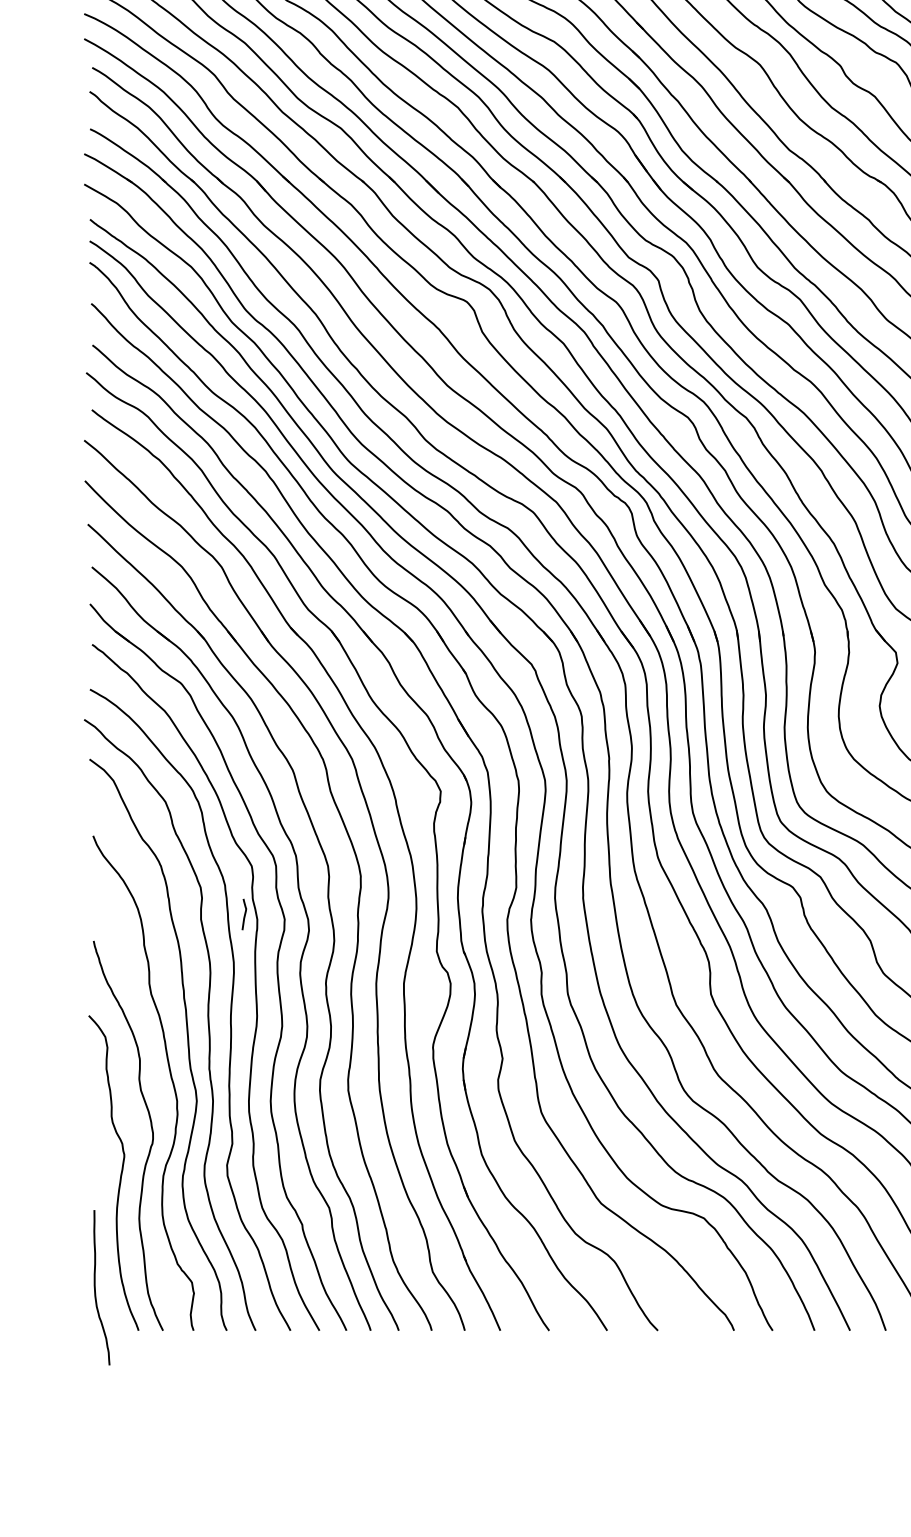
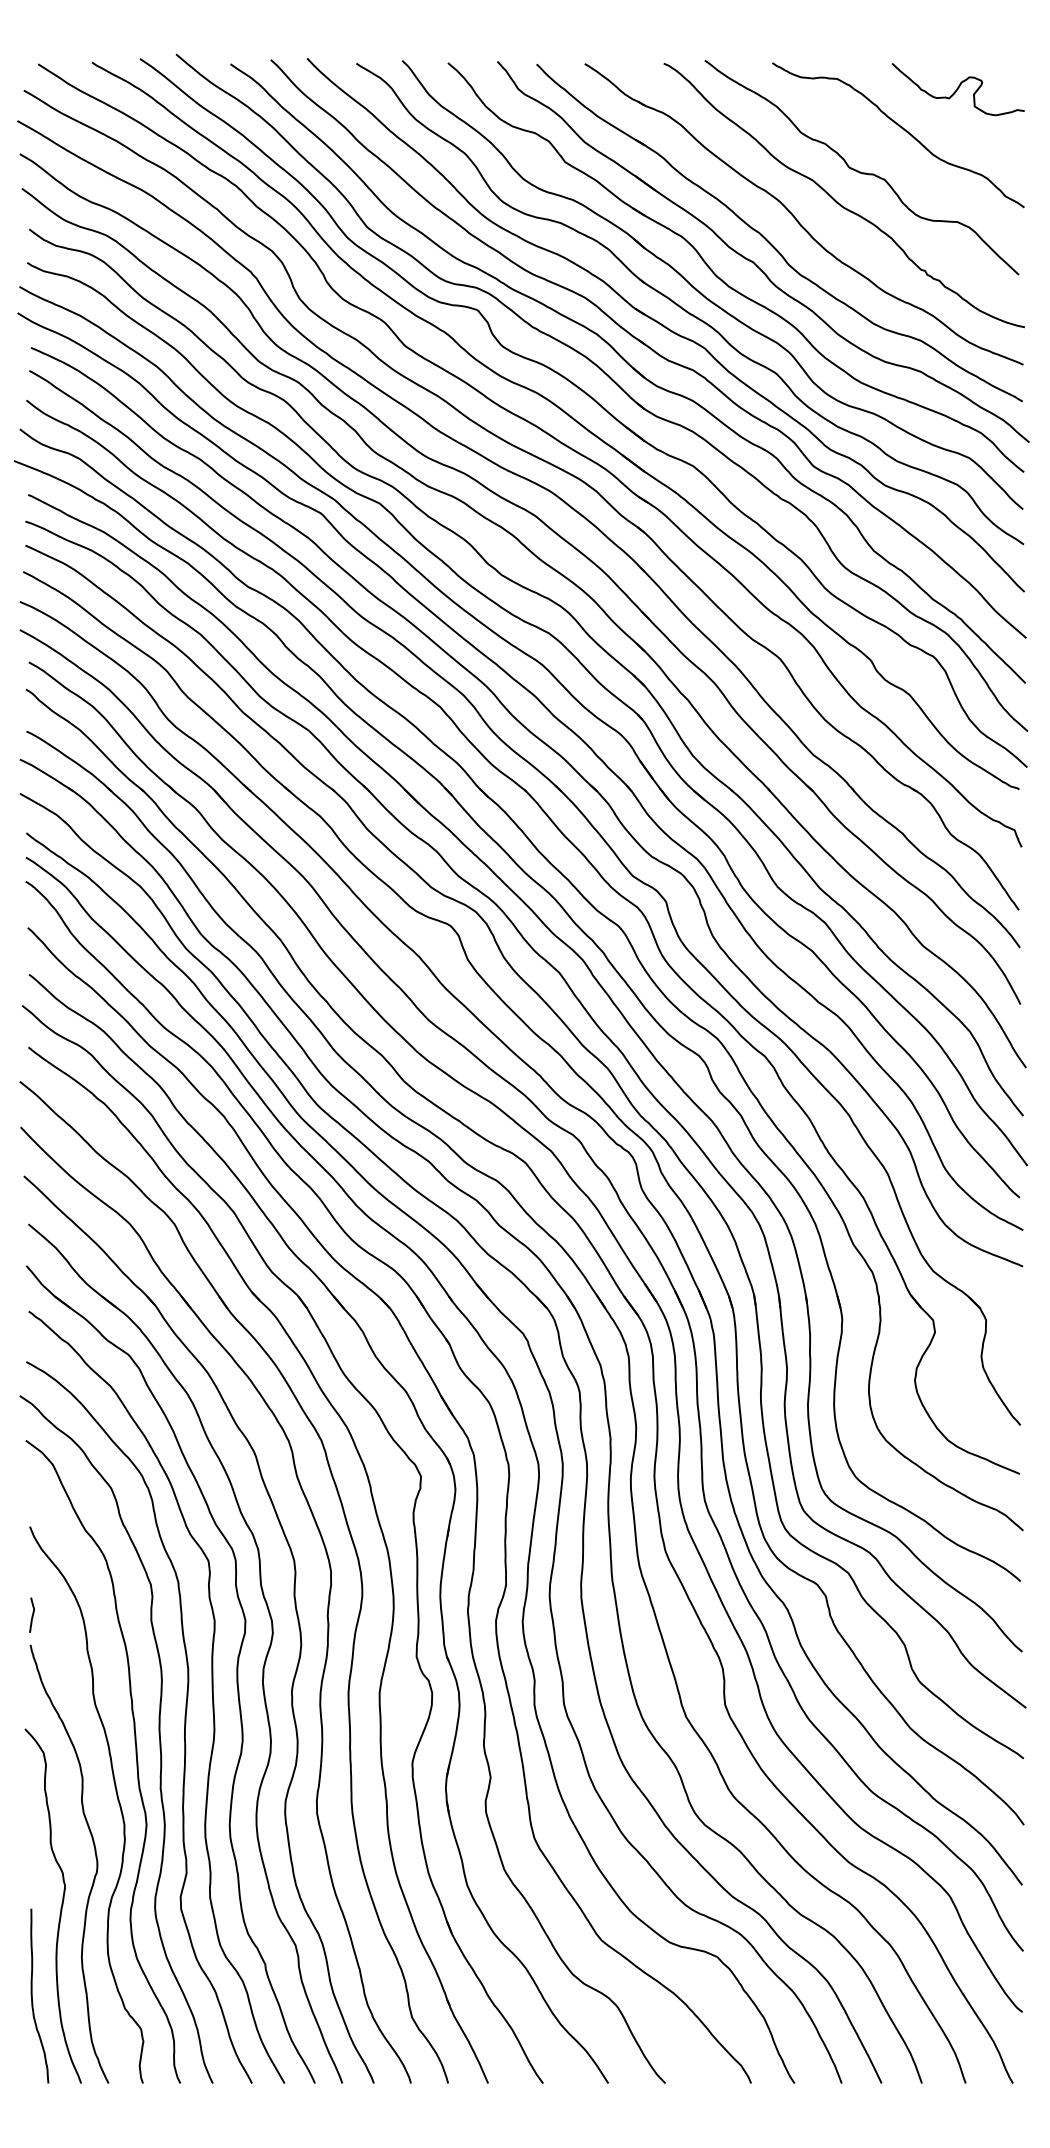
curve: (244, 913) -> (32, 1614), moved
curve: (95, 1287) -> (32, 1995), moved

